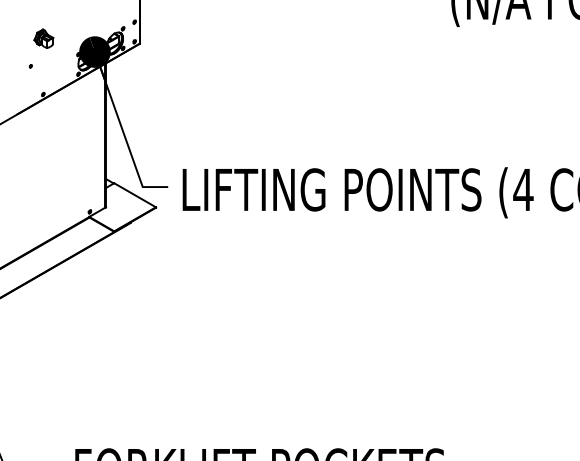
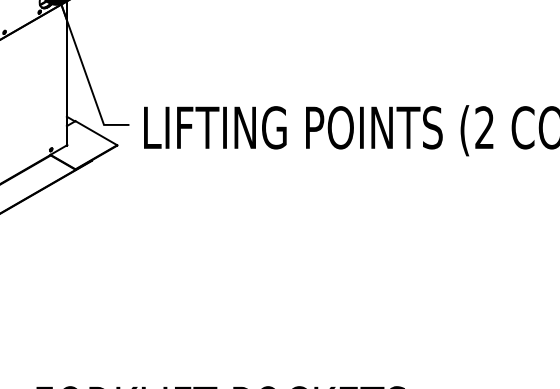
text: (523, 189) -> (484, 127), (4 -> (2

